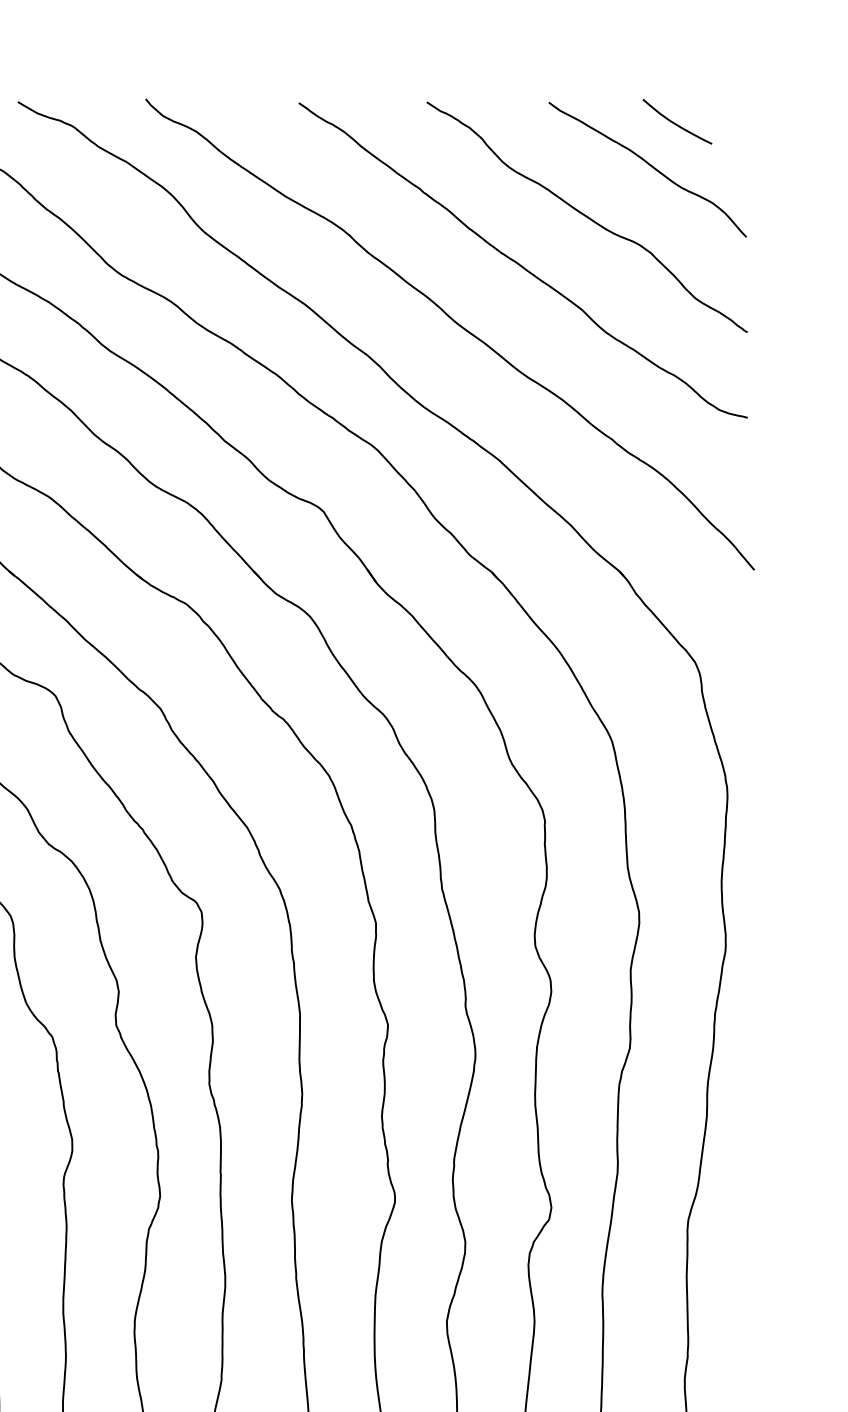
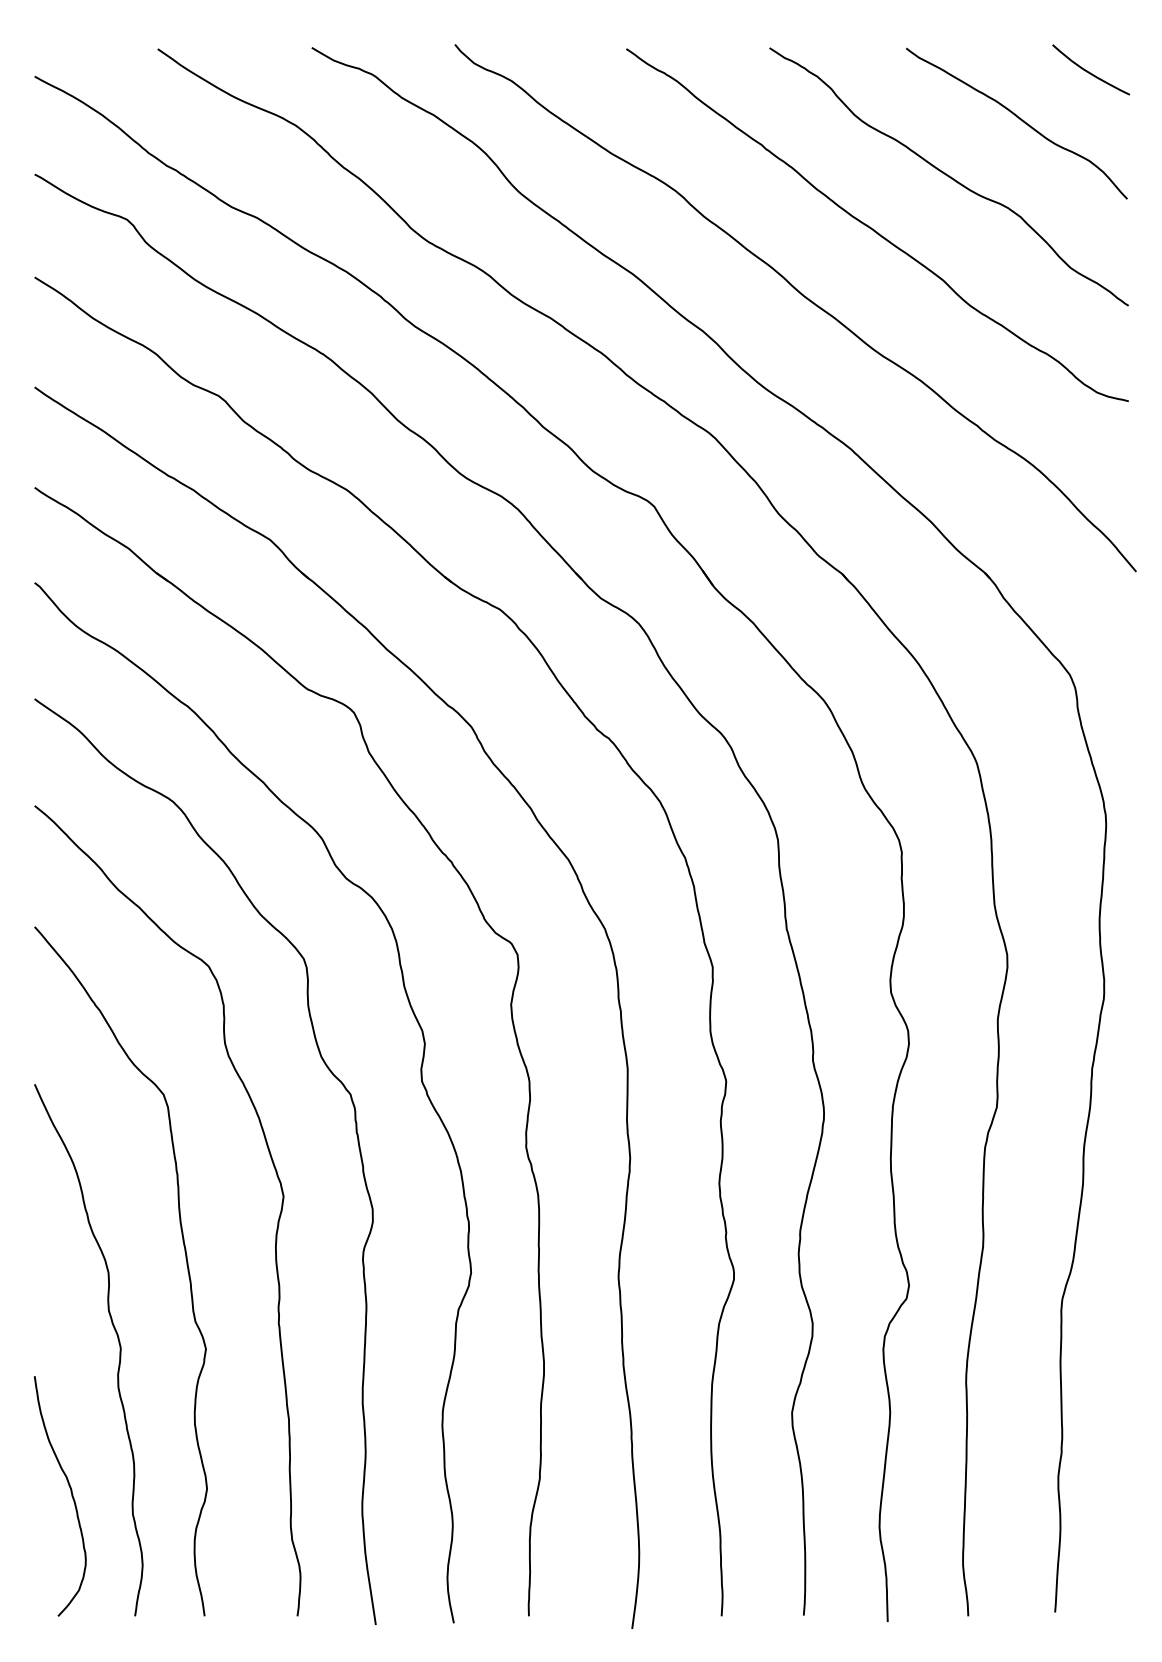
curve: (675, 123) -> (1089, 71), moved

